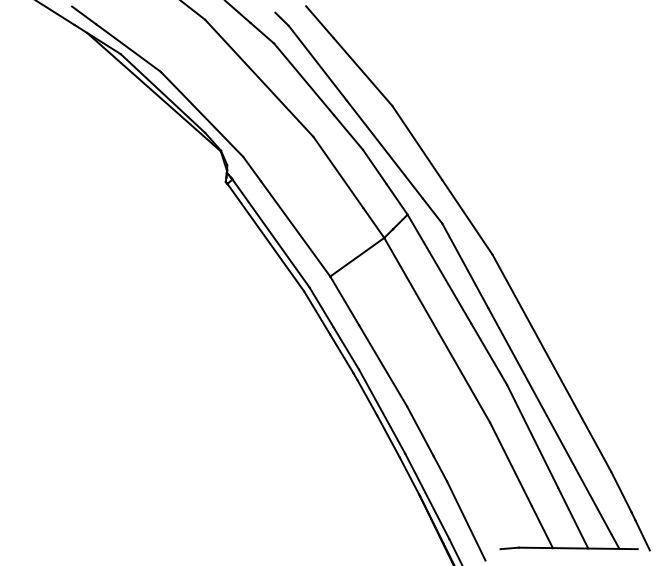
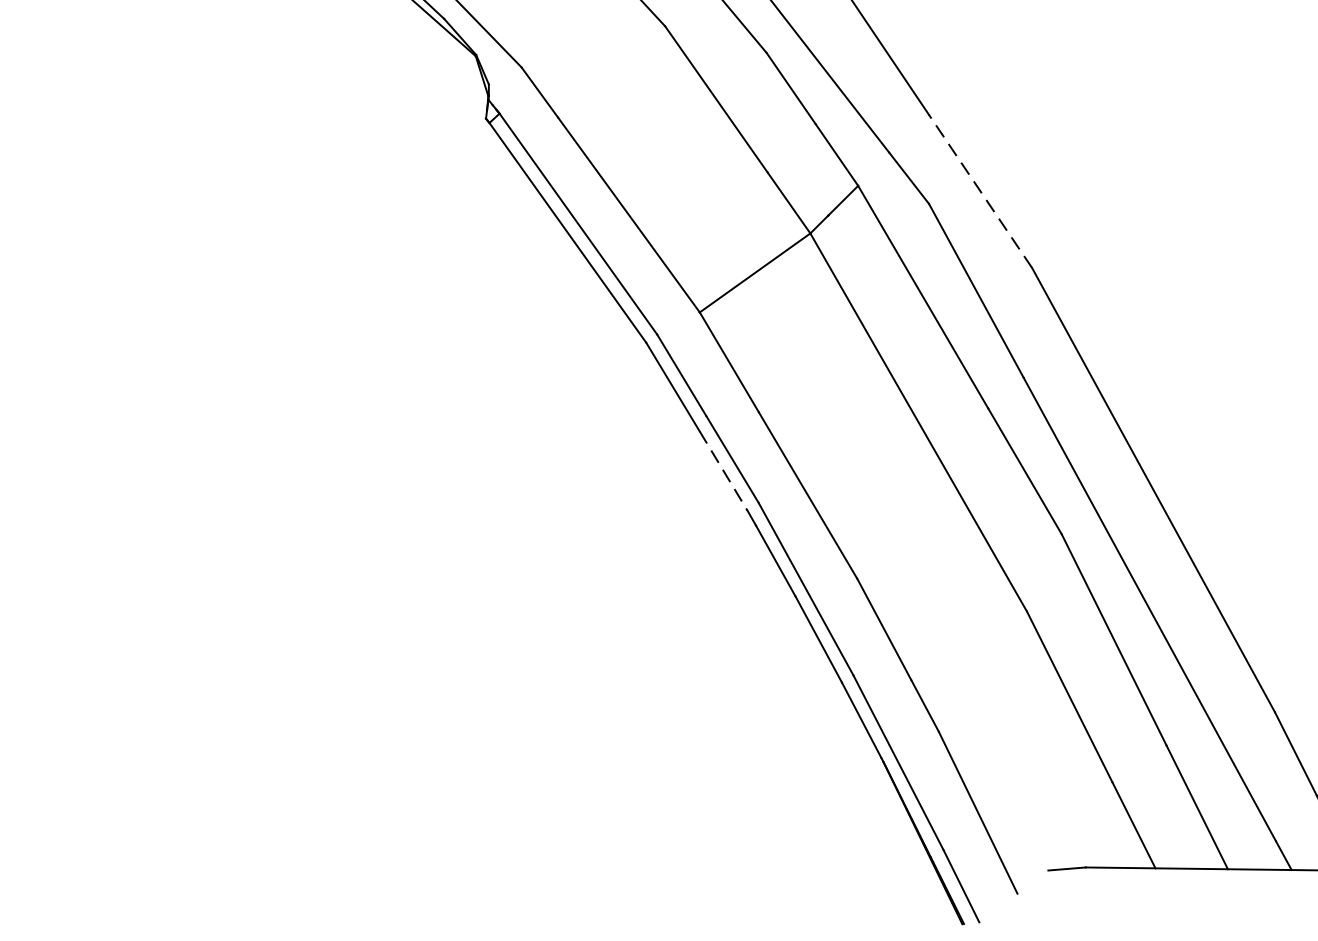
line: (467, 217) -> (980, 191), solid -> dashed
line: (341, 353) -> (722, 469), solid -> dashed

